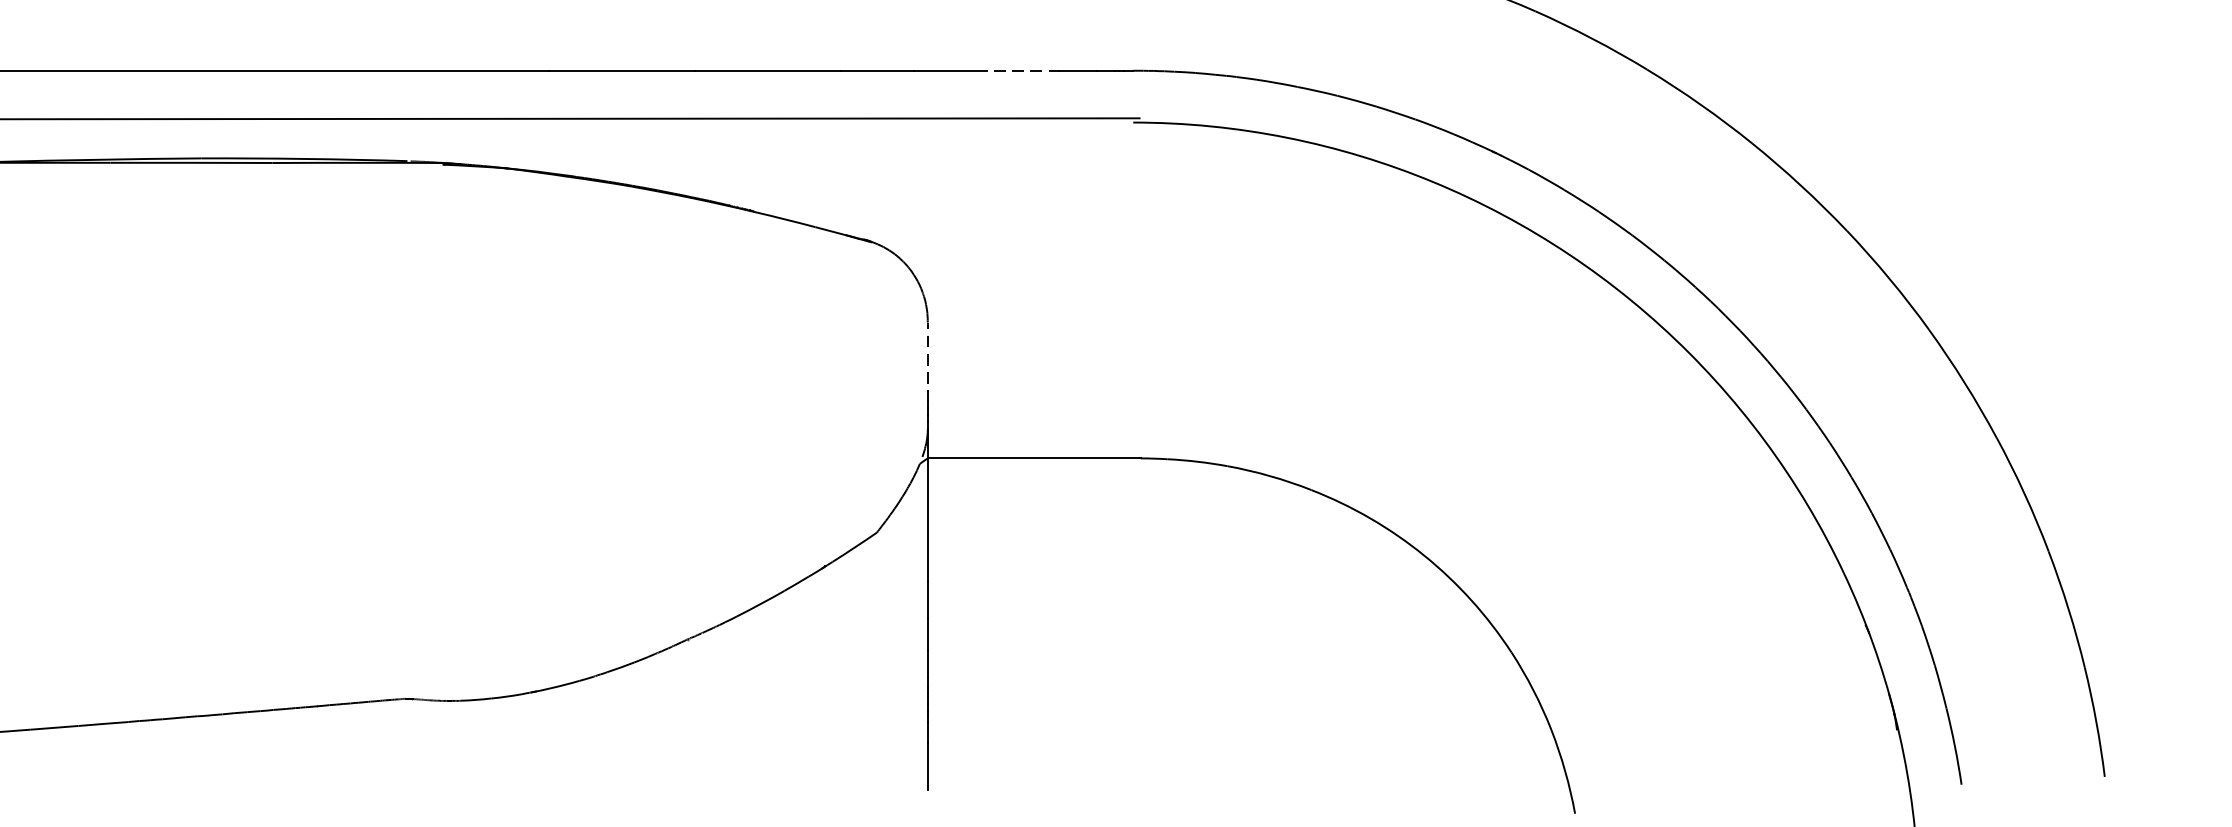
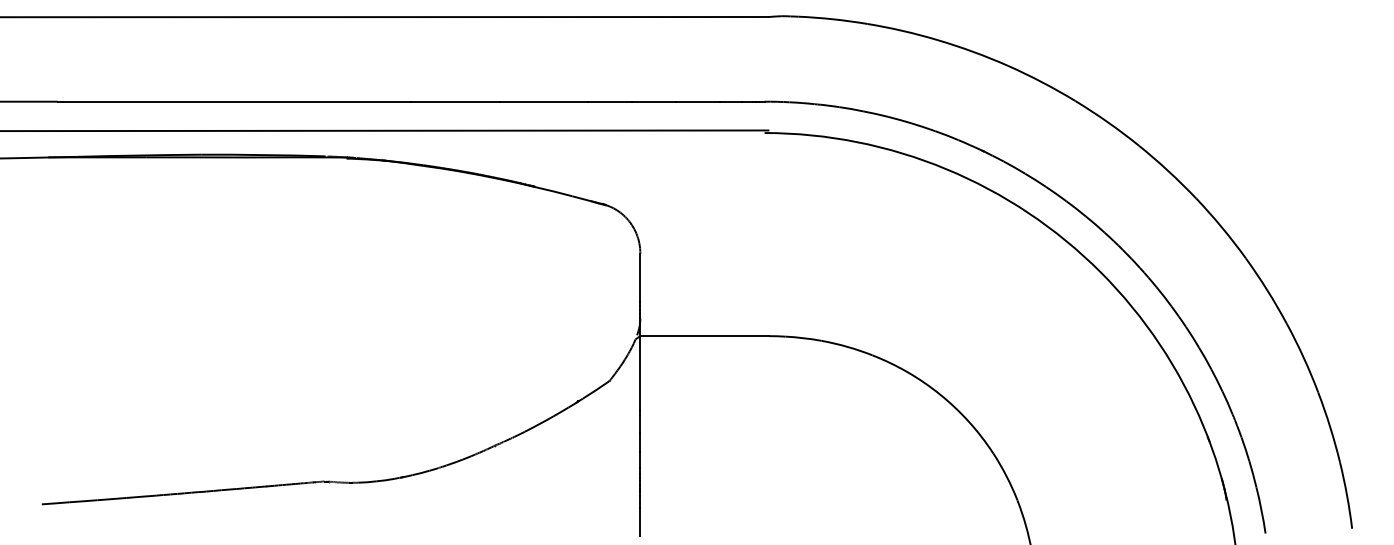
line: (1022, 70) -> (697, 101), dashed -> solid
line: (928, 363) -> (640, 278), dashed -> solid

